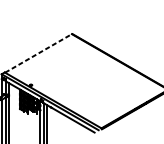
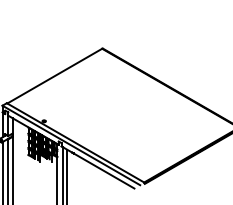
line: (38, 53) -> (54, 76), dashed -> solid

